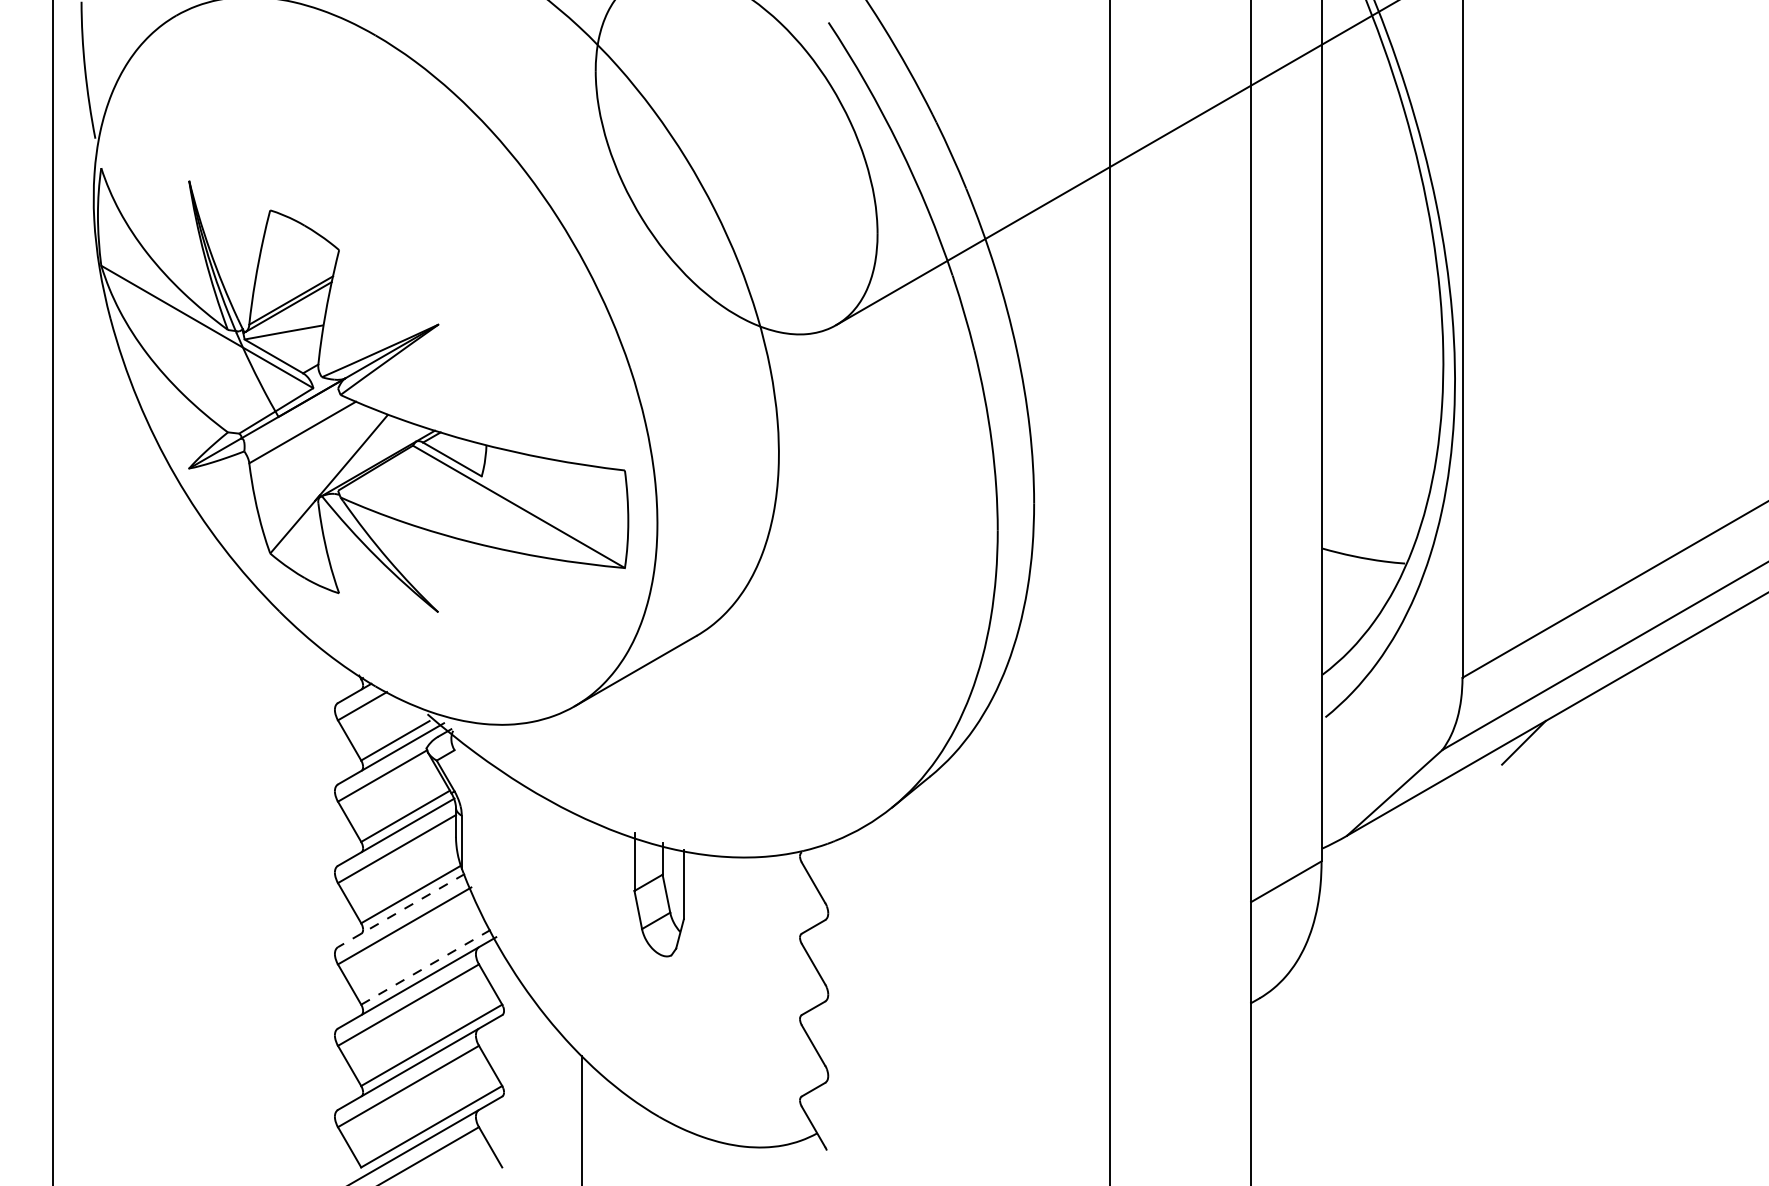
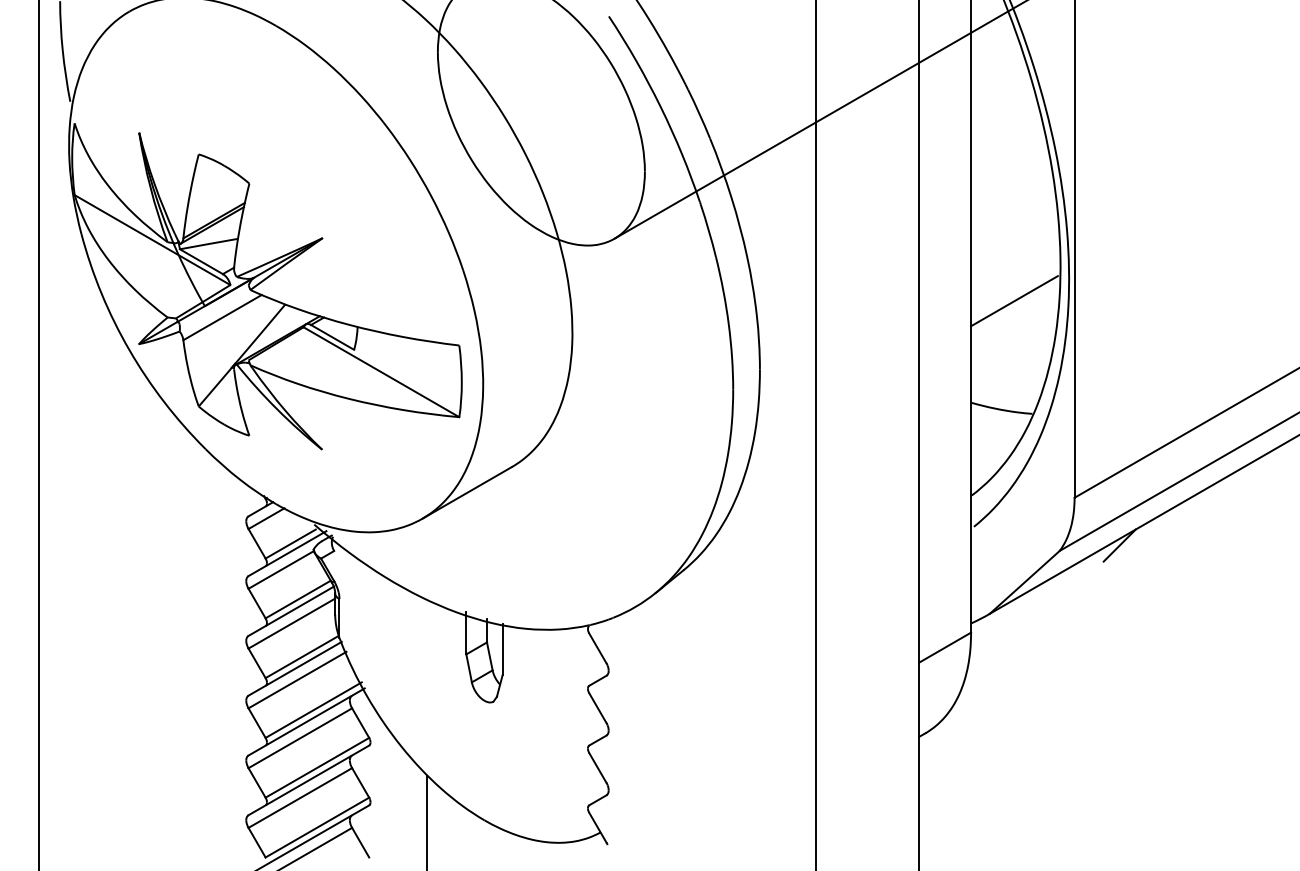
line: (1380, 410) -> (1014, 301), added
line: (401, 910) -> (295, 668), dashed -> solid
line: (426, 966) -> (313, 709), dashed -> solid

